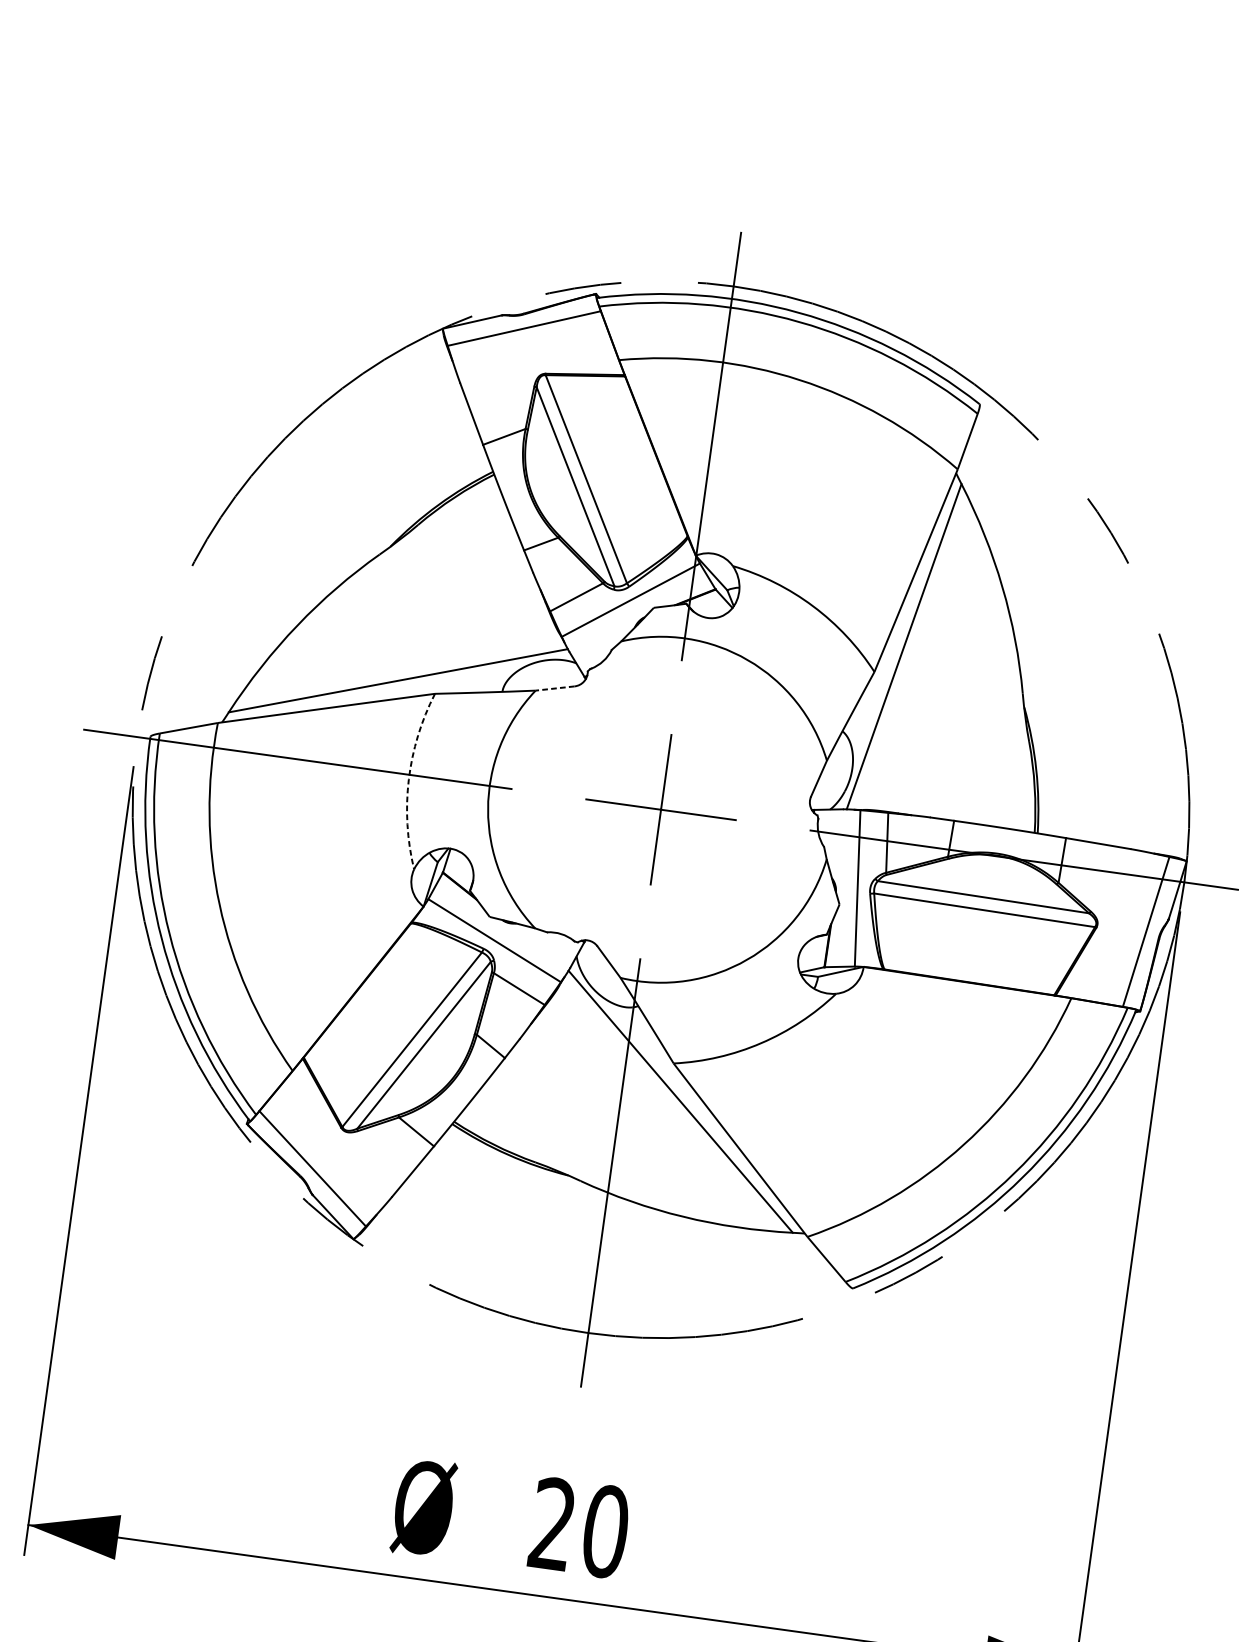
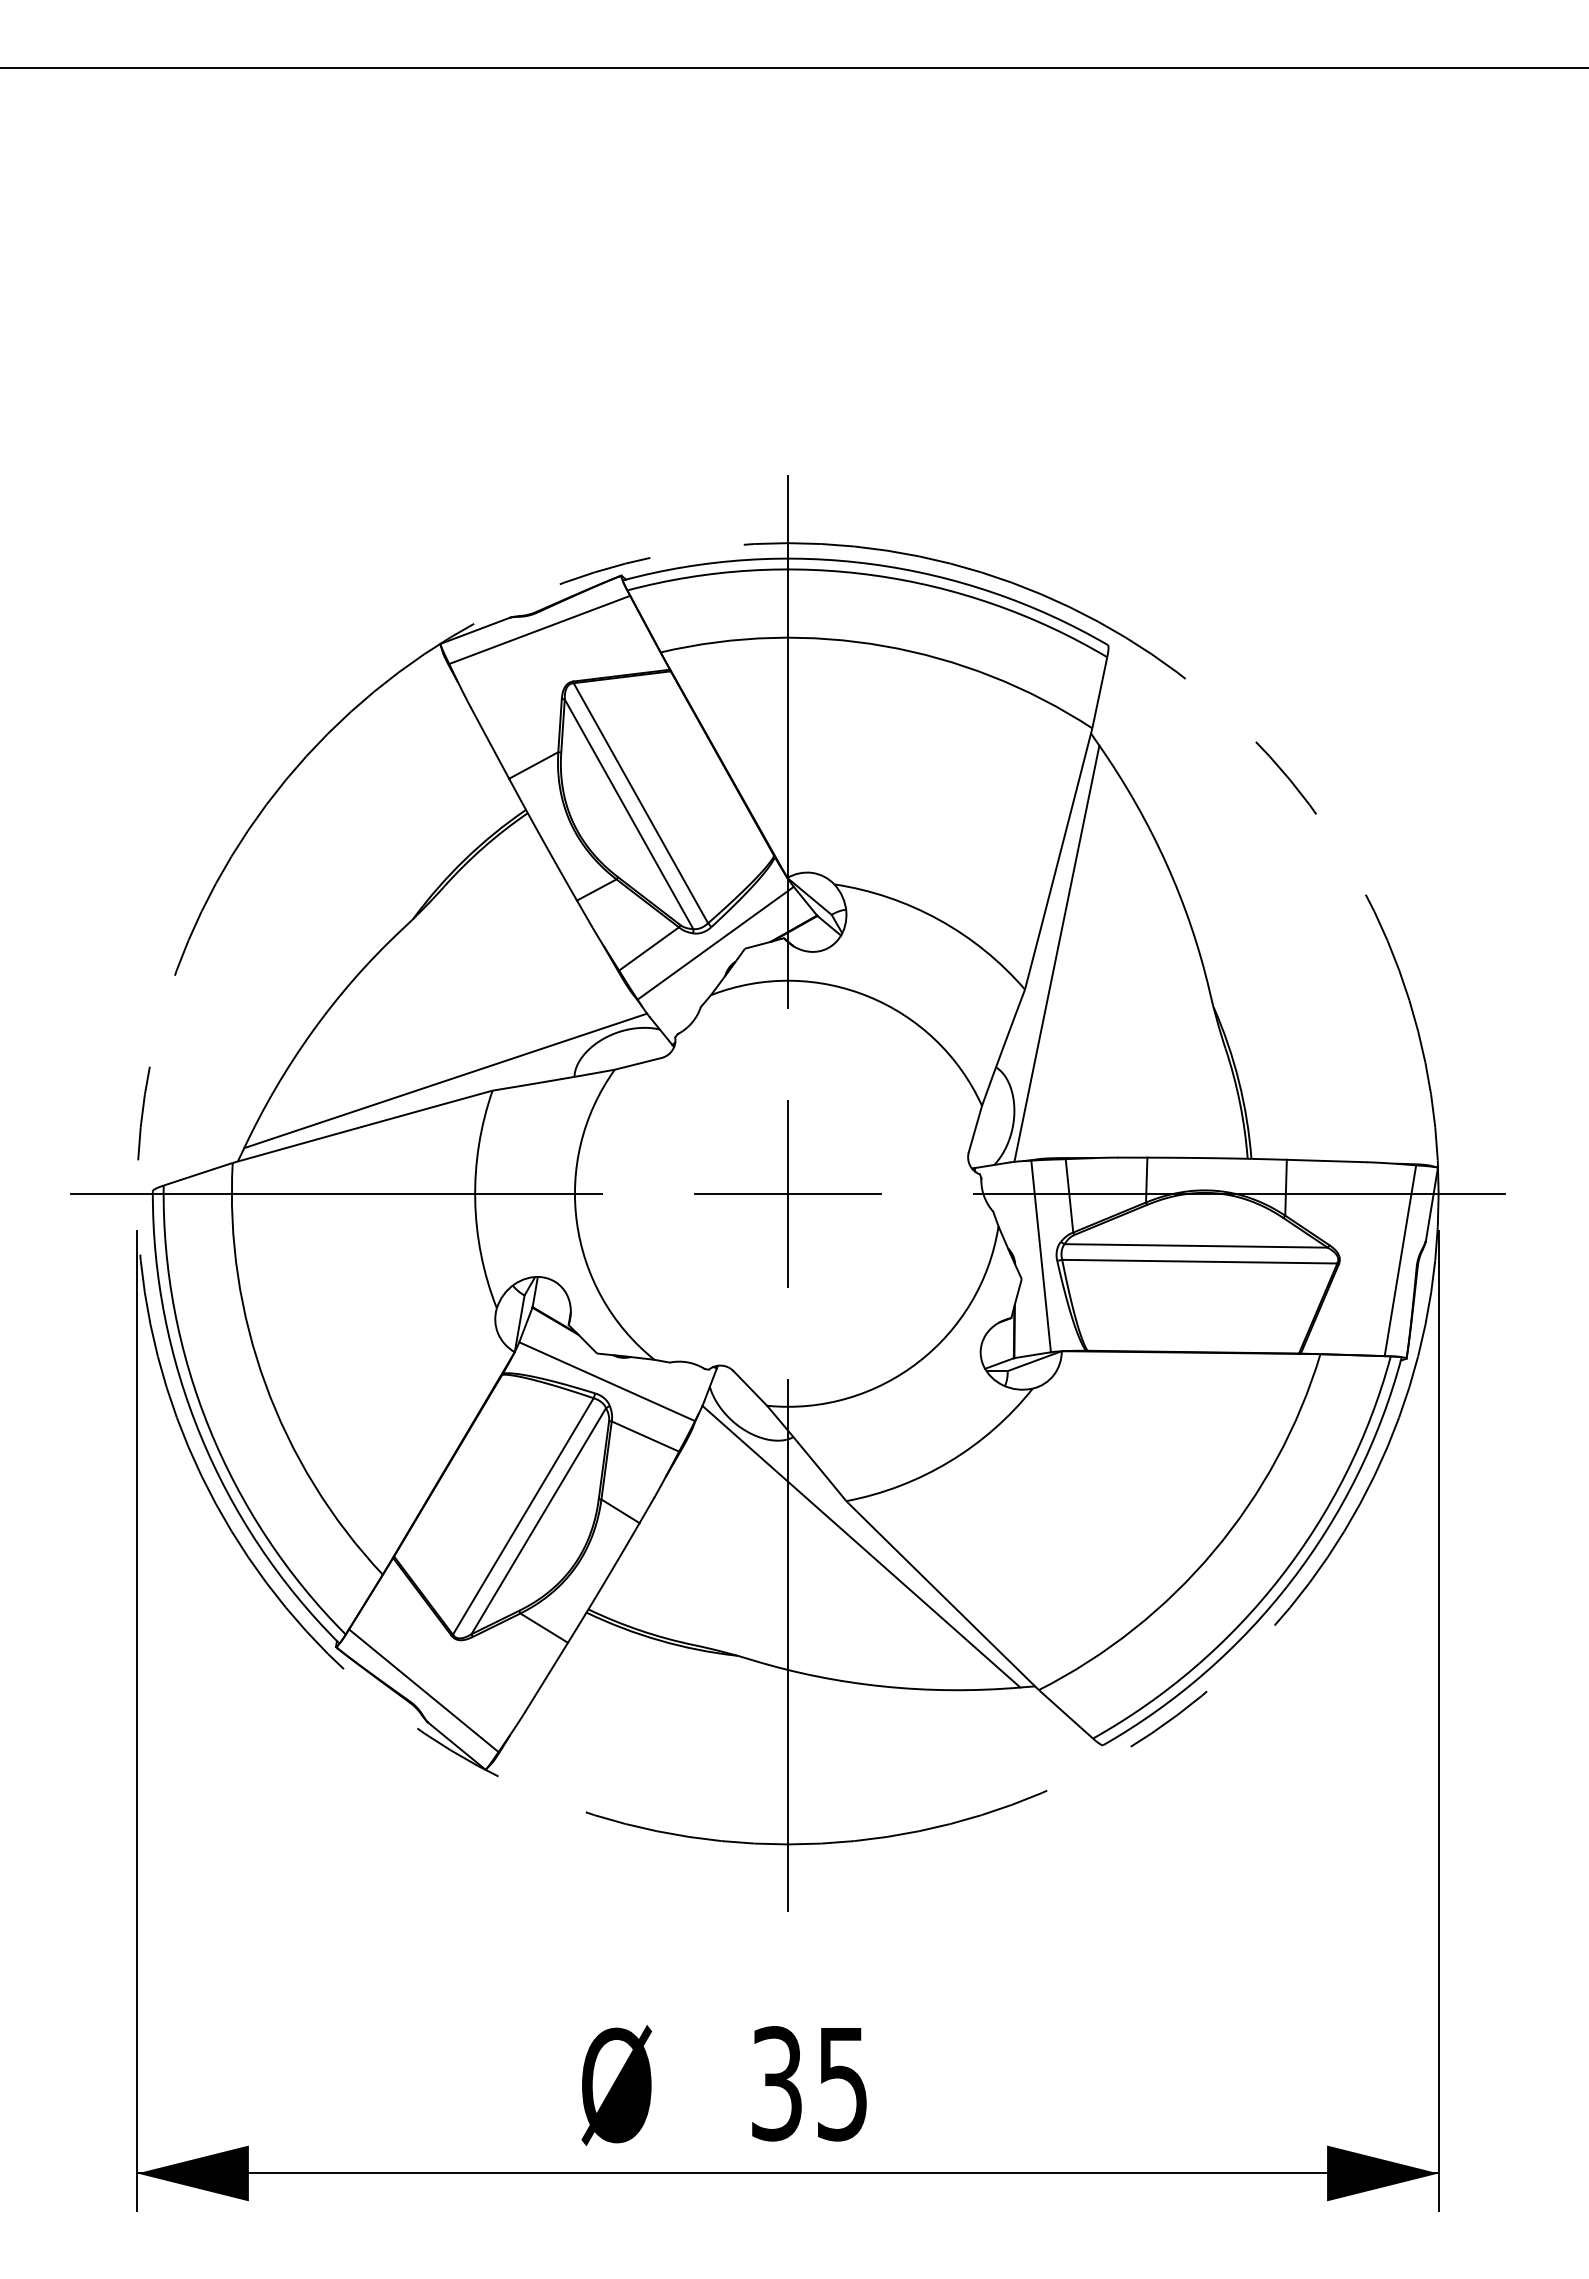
line: (554, 688) -> (637, 1063), dashed -> solid
arc: (409, 779) -> (475, 1199), dashed -> solid
text: (579, 1527) -> (810, 2083), 20 -> 35

